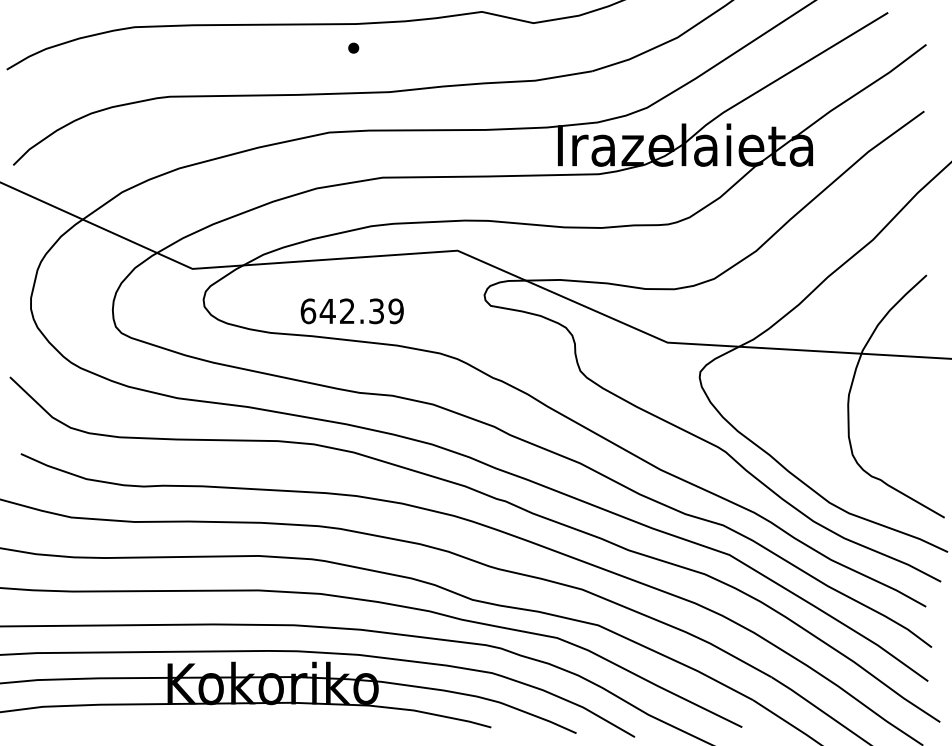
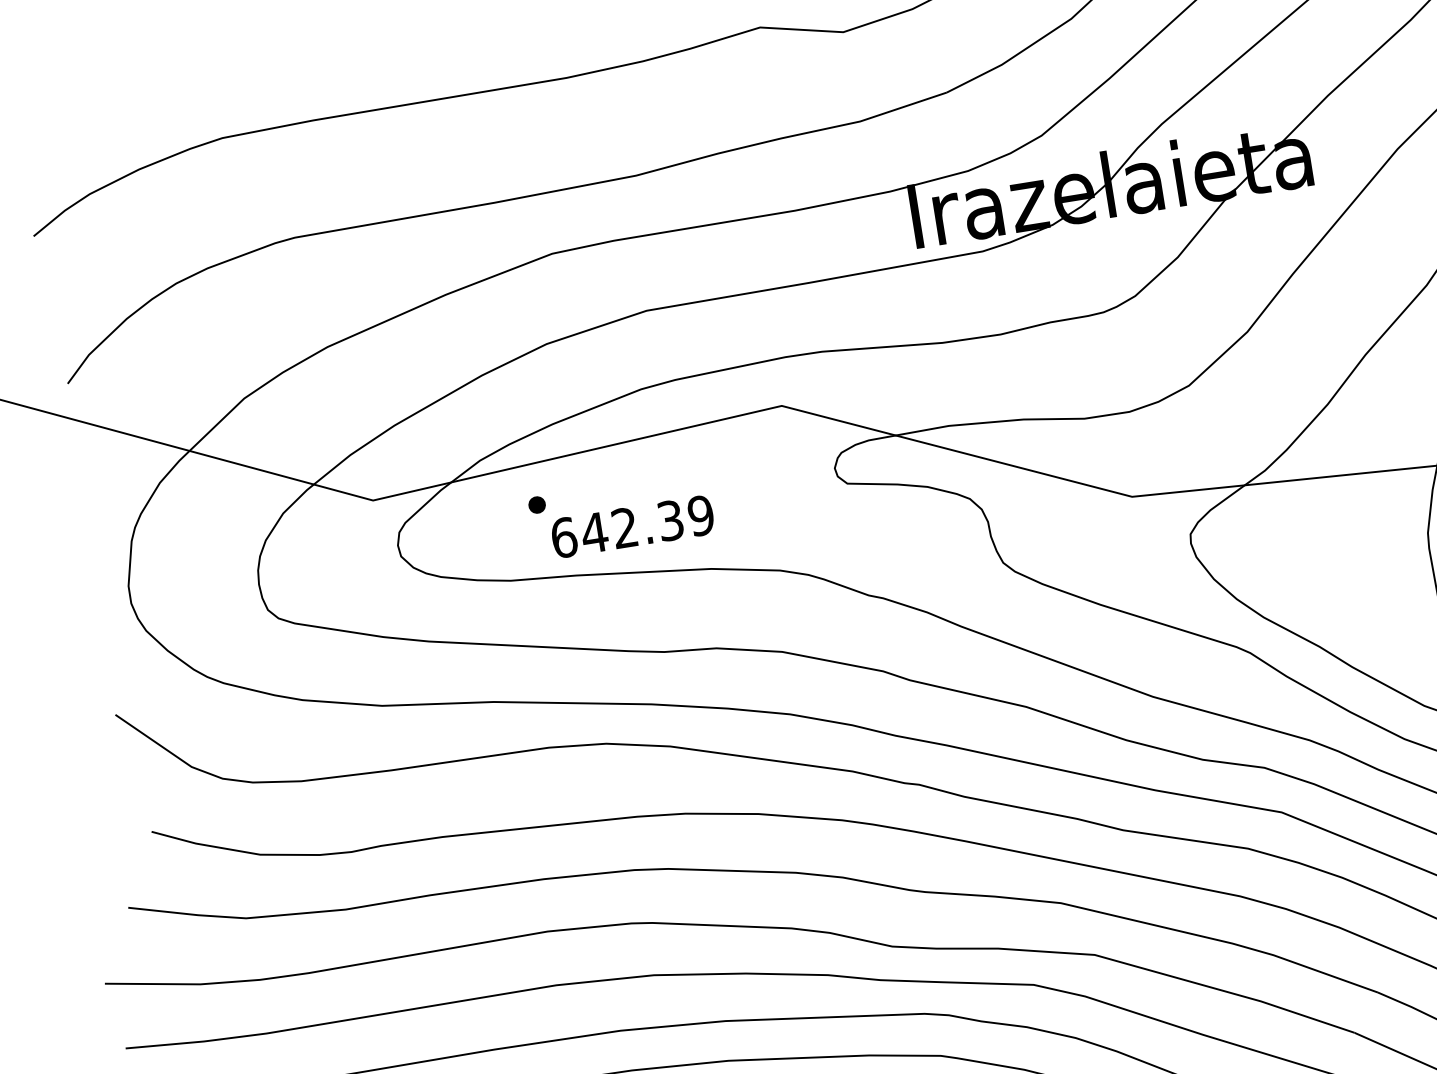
part: (353, 47) -> (536, 504), moved

